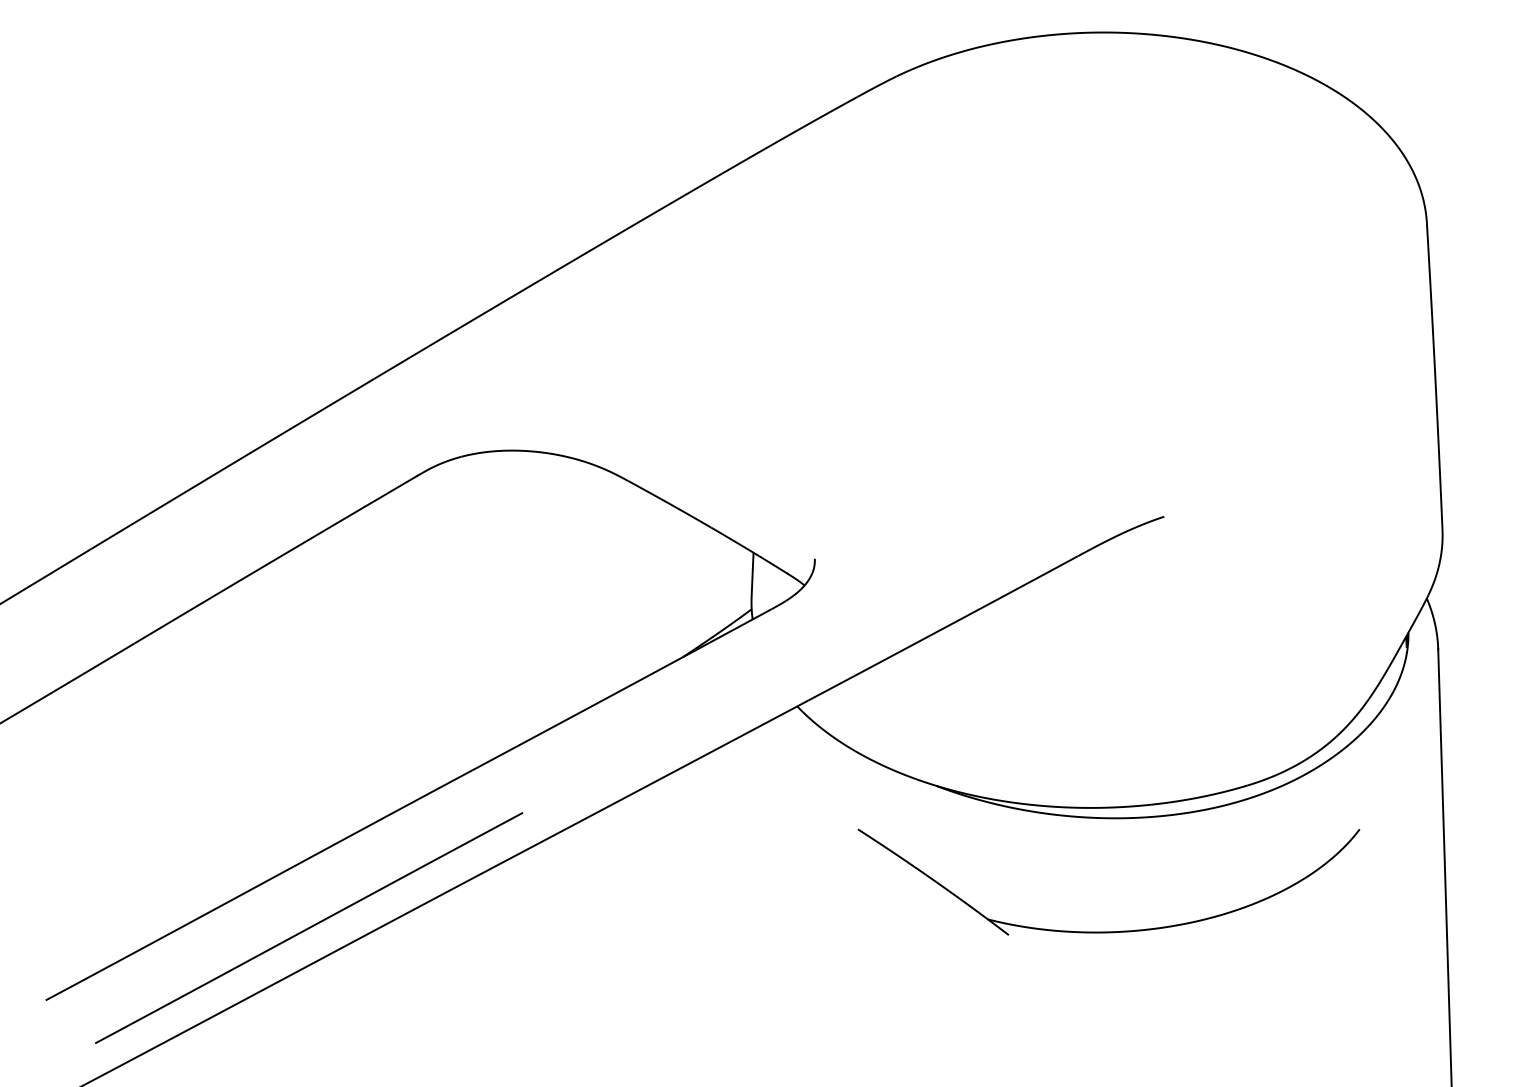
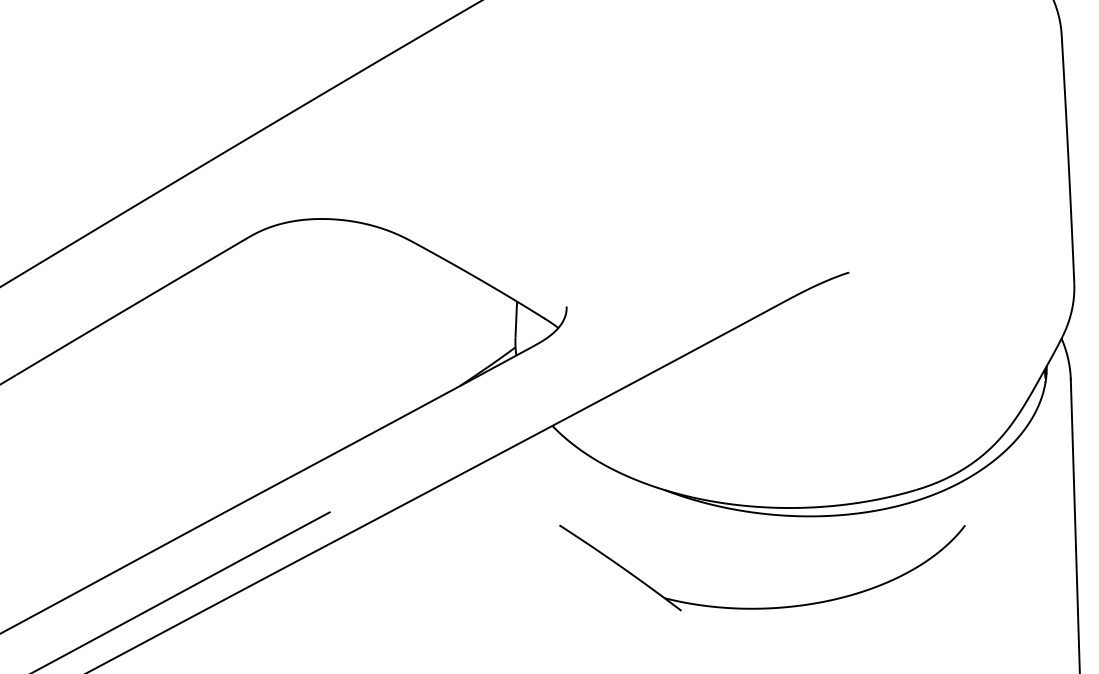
part: (1108, 931) -> (762, 607), moved

